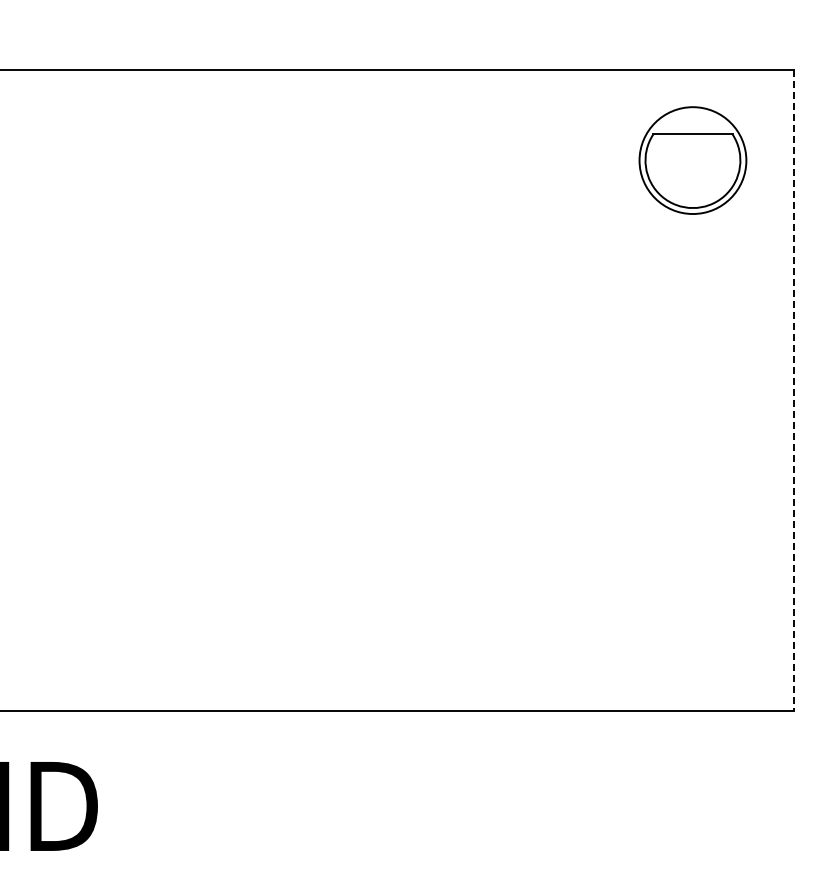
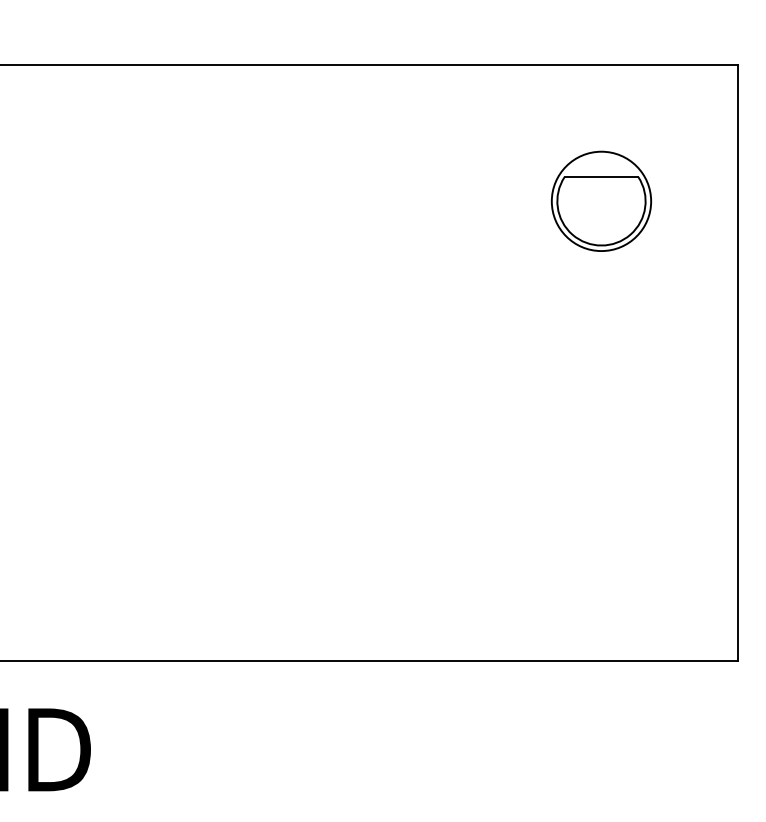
part: (692, 160) -> (601, 201), moved
line: (793, 390) -> (737, 363), dashed -> solid

